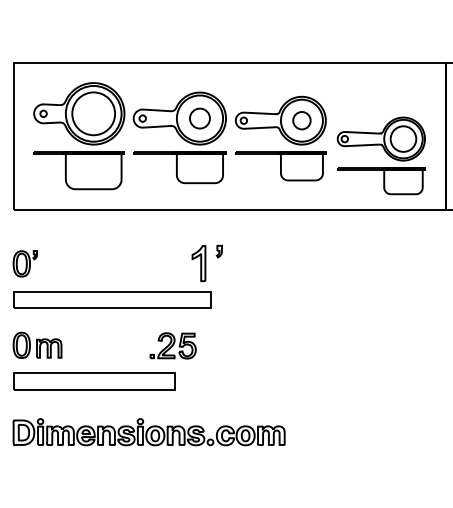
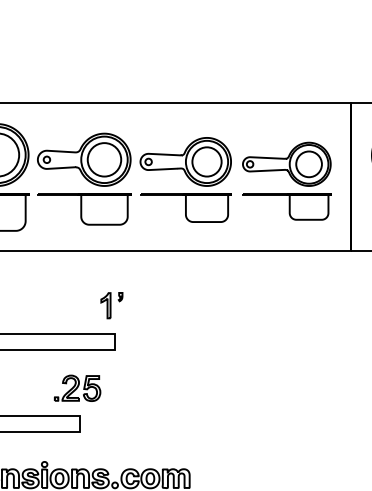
circle: (199, 118) -> (104, 159), size x1.67
circle: (301, 120) -> (206, 161), size x1.67
part: (380, 155) -> (285, 180), moved
part: (207, 263) -> (112, 305), size x0.71

